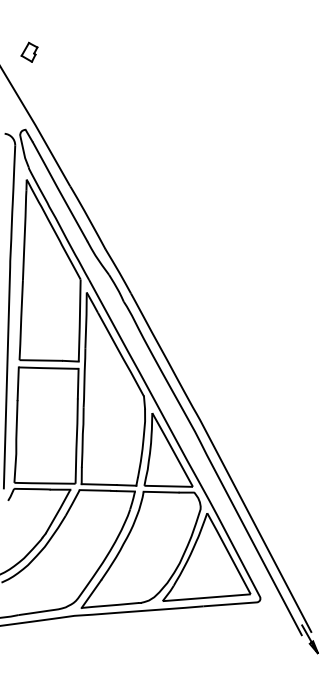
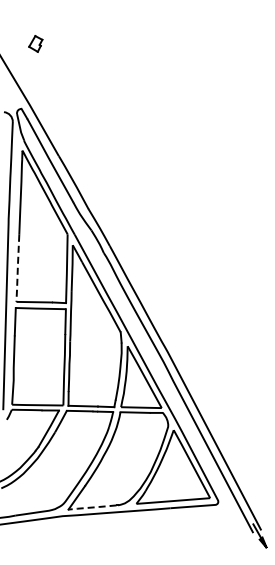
part: (29, 51) -> (35, 43), moved
line: (20, 320) -> (17, 268), solid -> dashed
line: (110, 605) -> (92, 507), solid -> dashed

